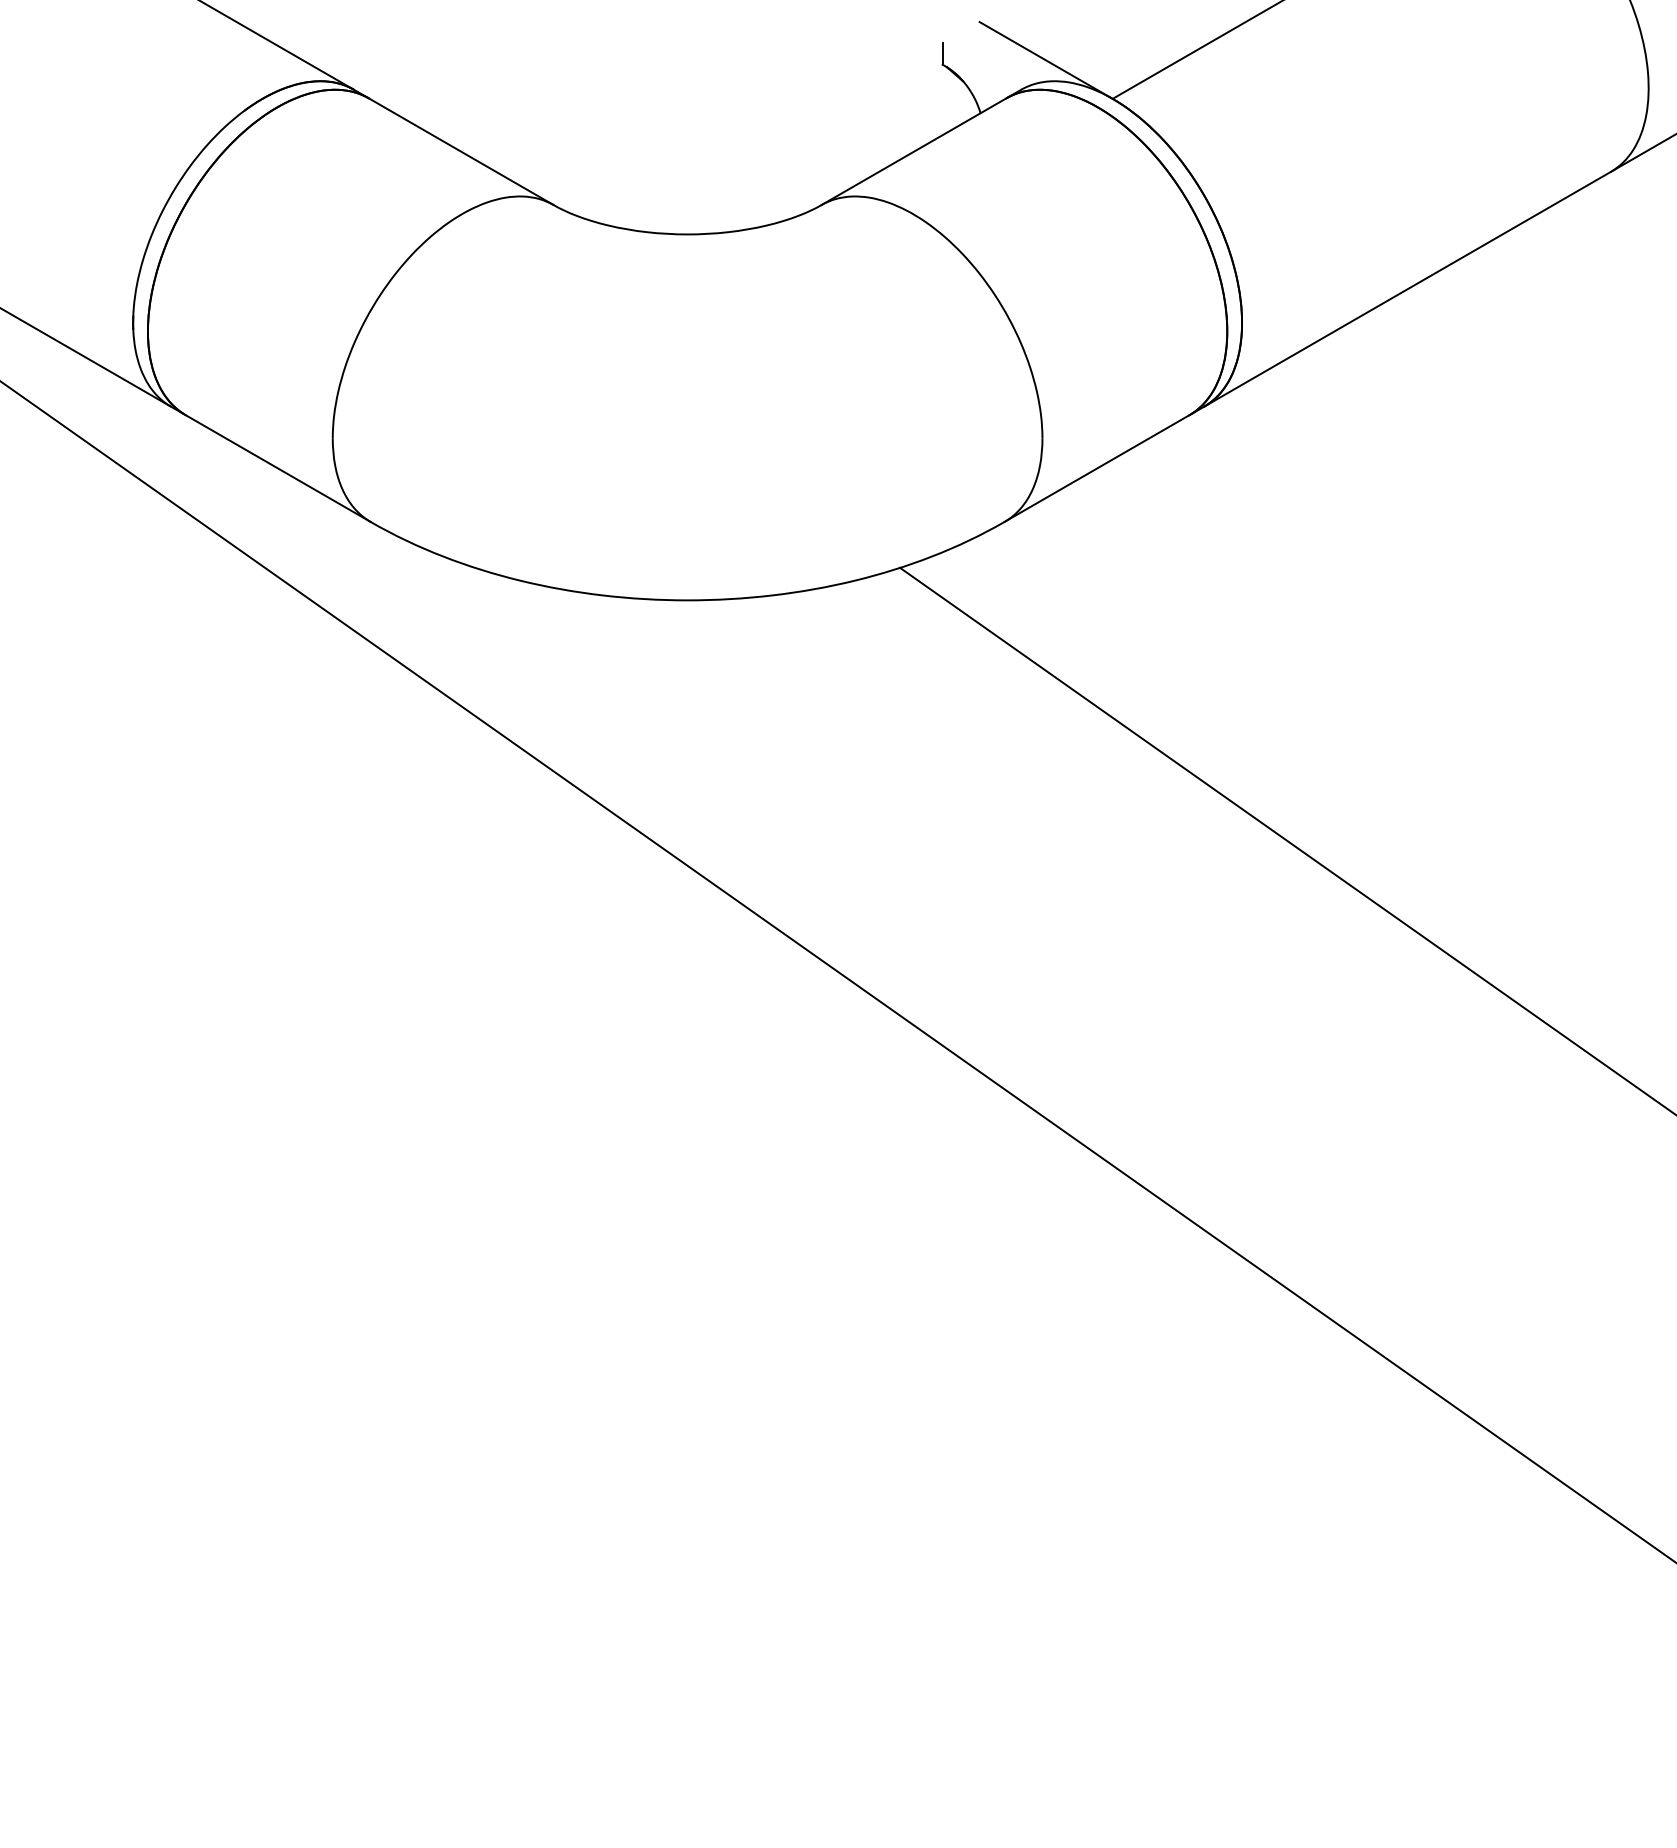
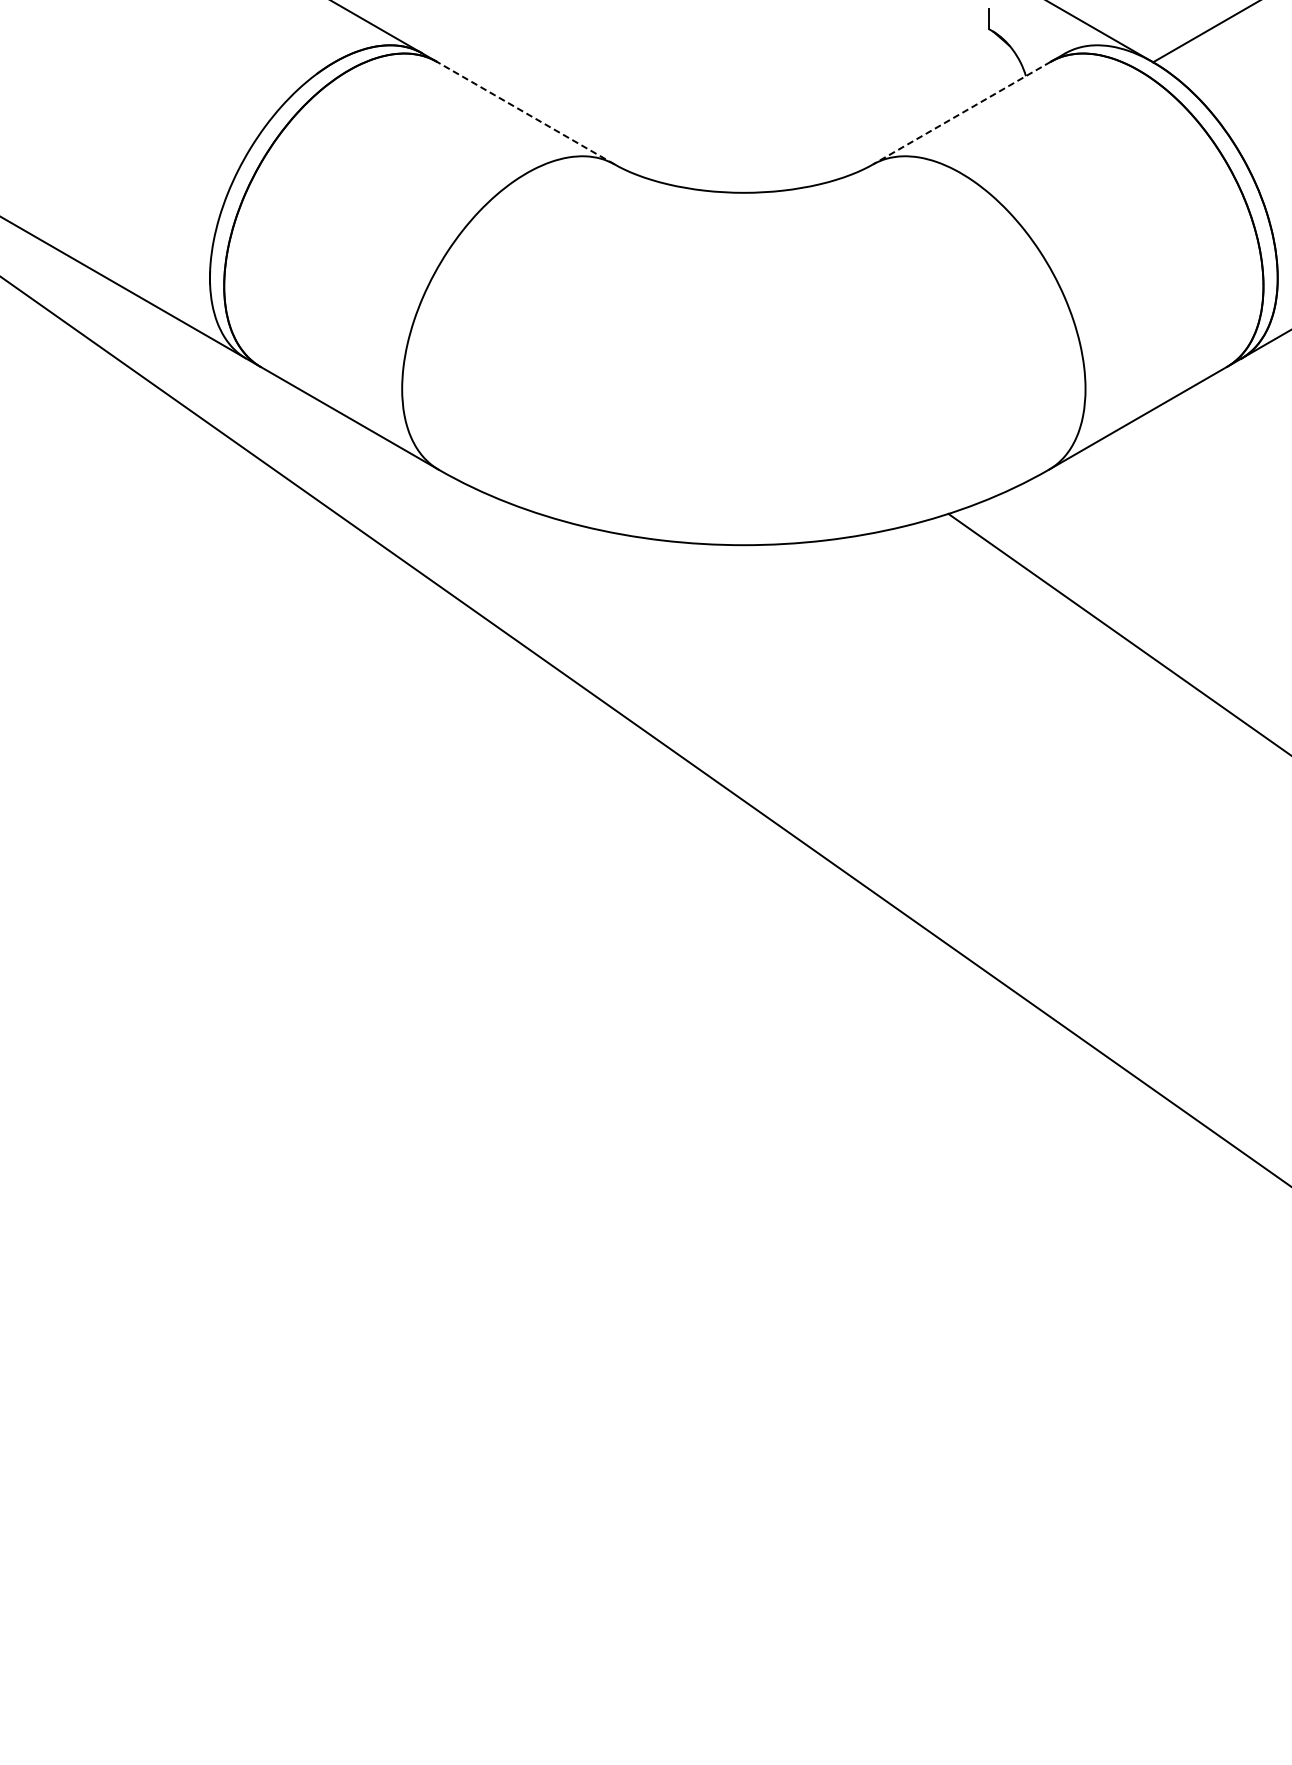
line: (461, 151) -> (526, 112), solid -> dashed
line: (914, 151) -> (962, 112), solid -> dashed

